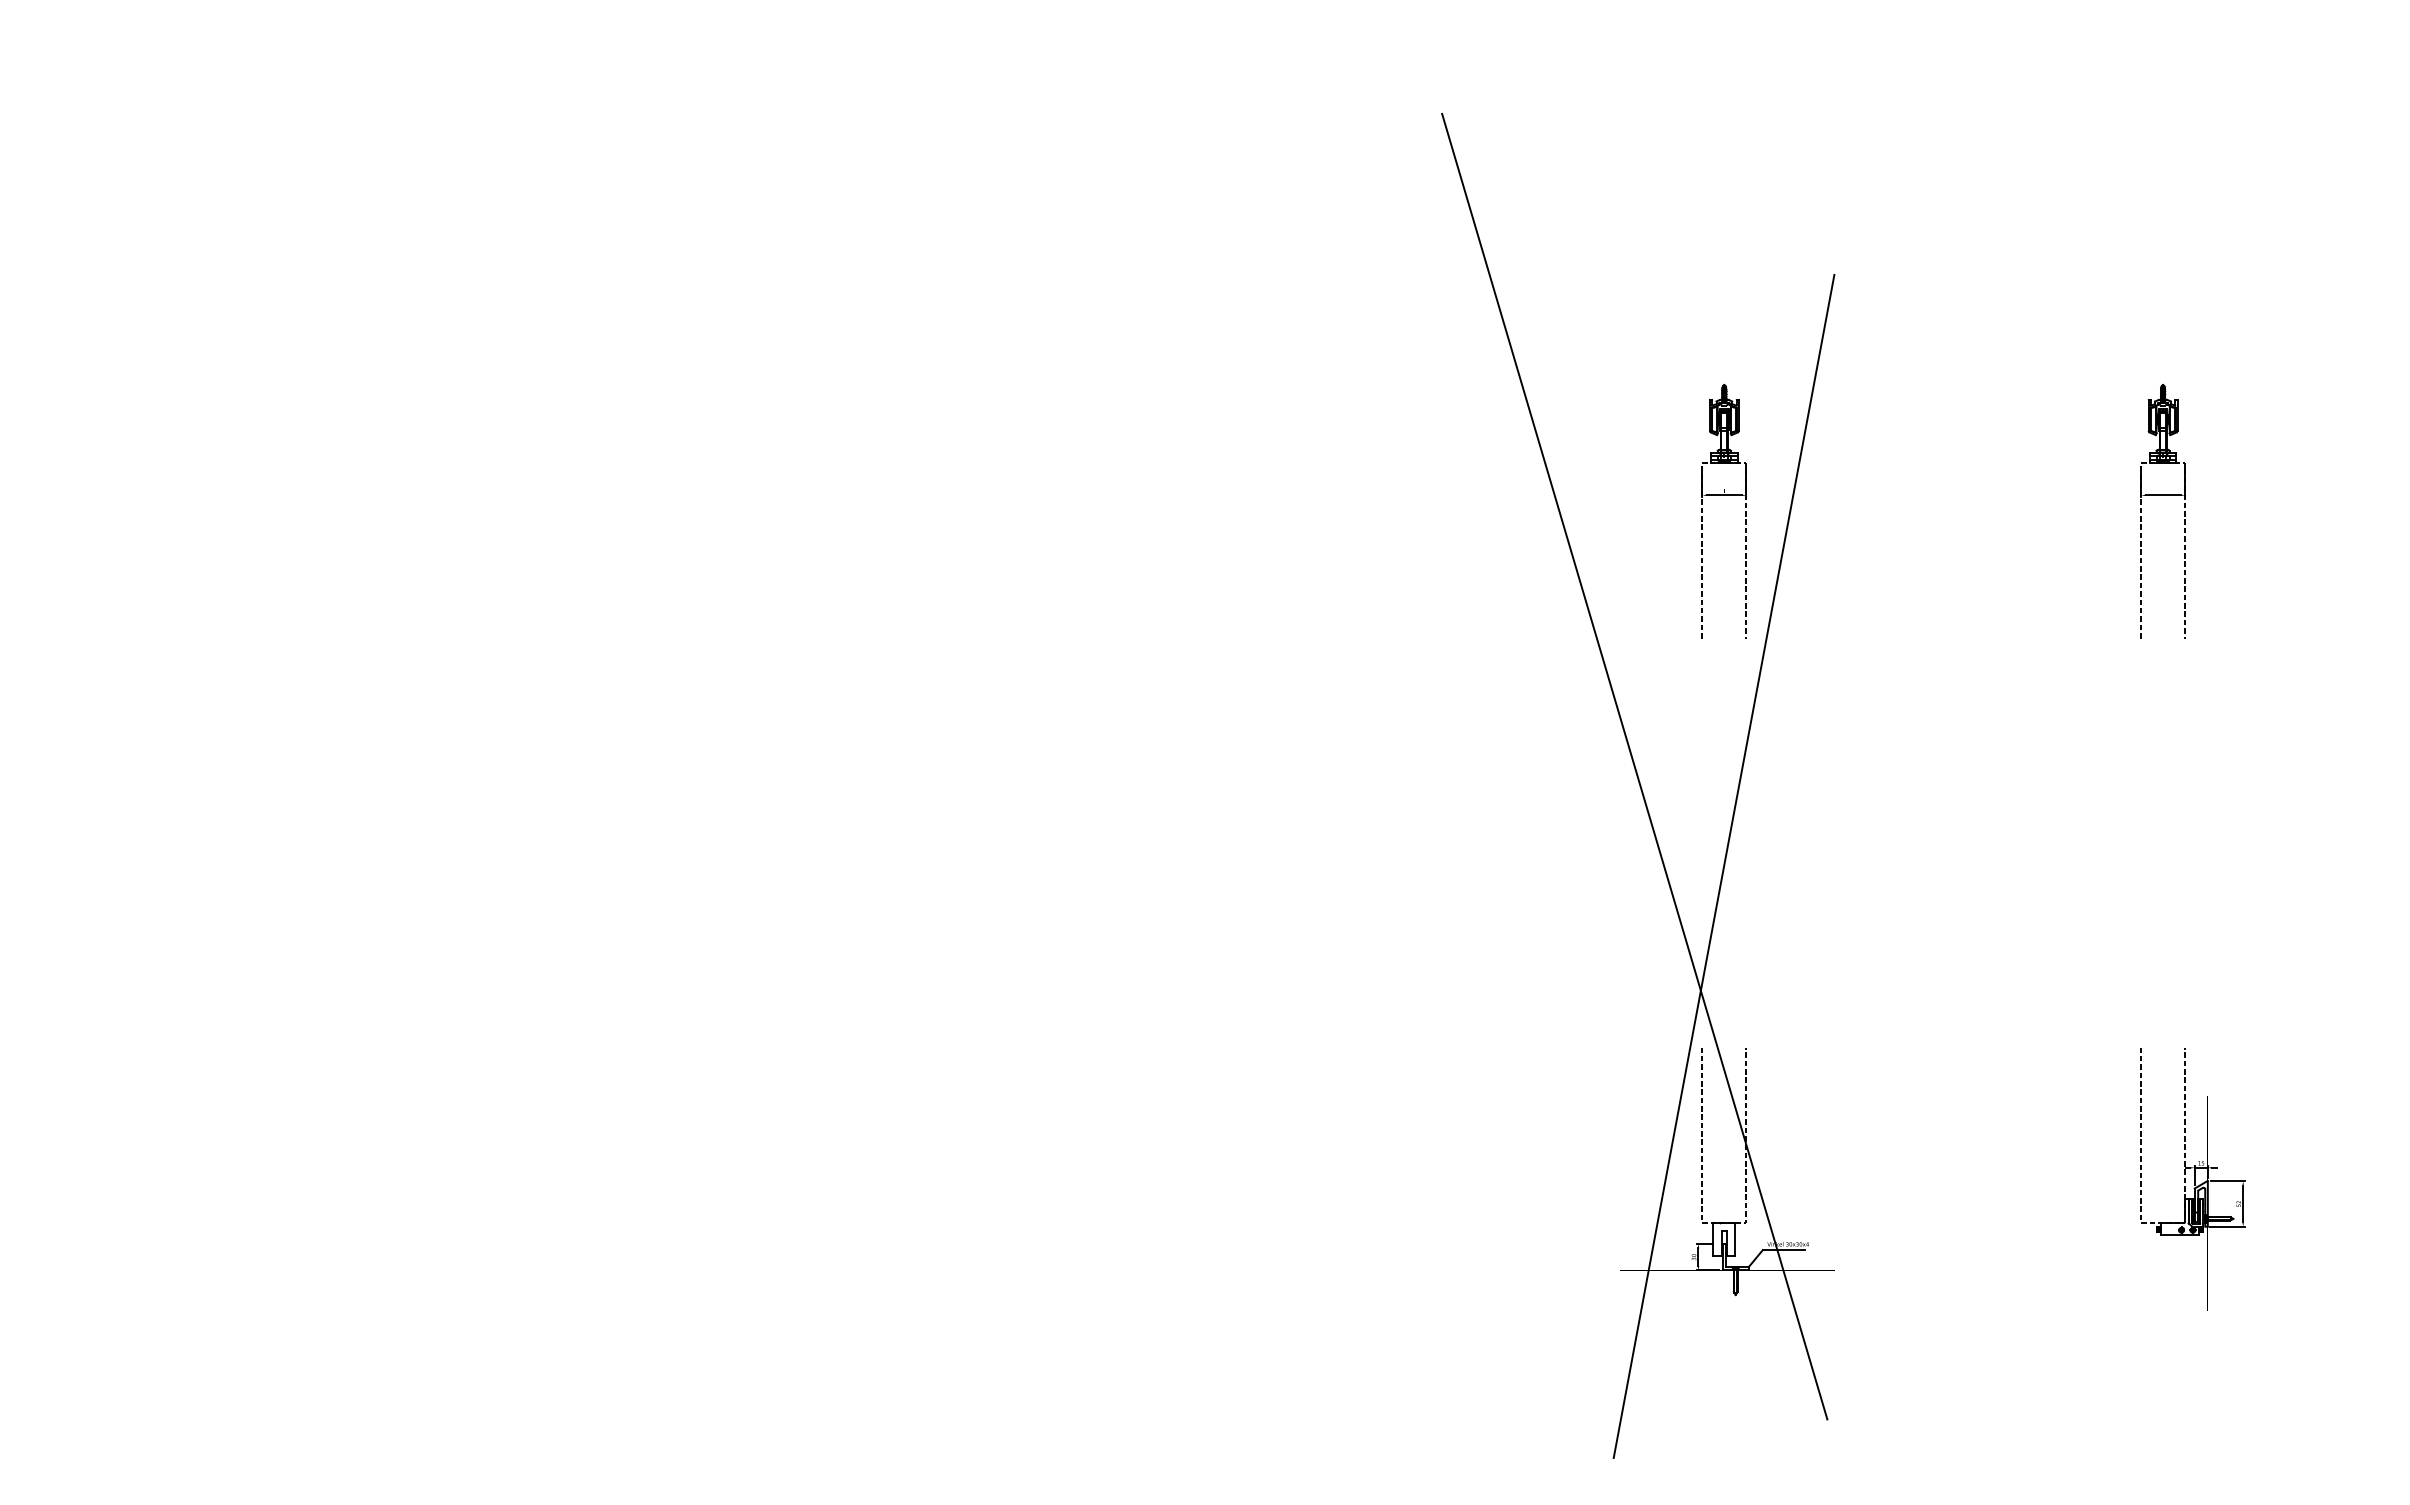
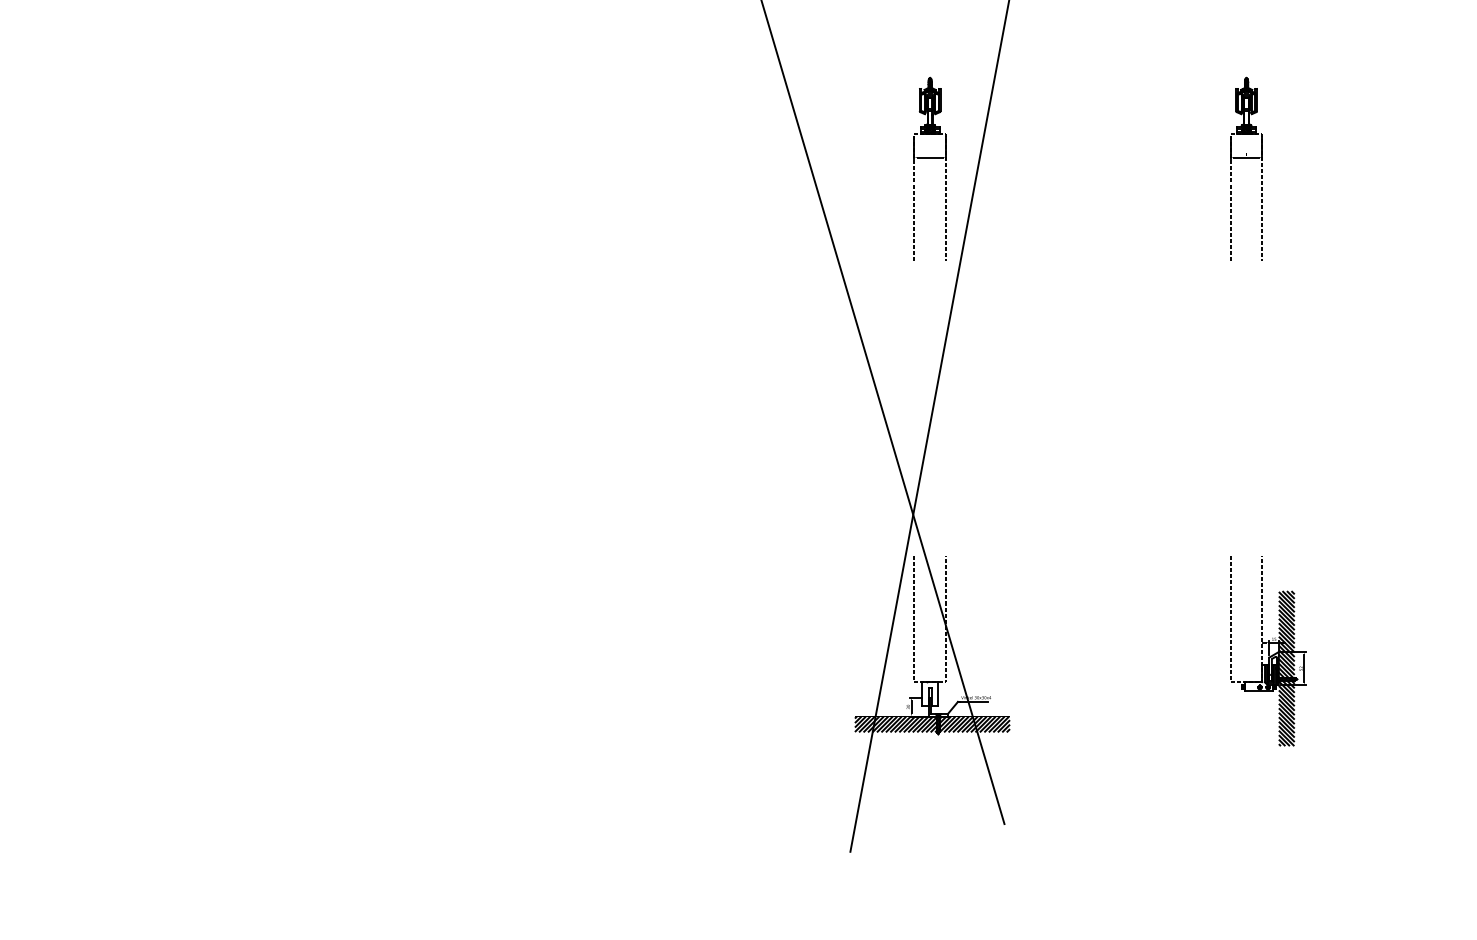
hatch: (2218, 1203) -> (1286, 668), added
hatch: (1727, 1281) -> (932, 724), added

